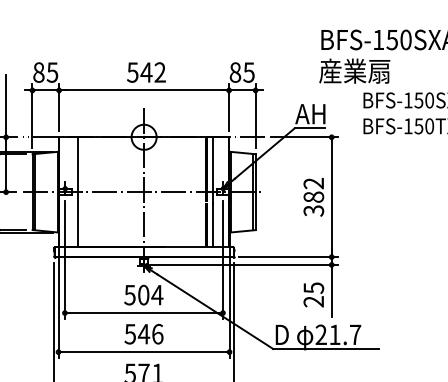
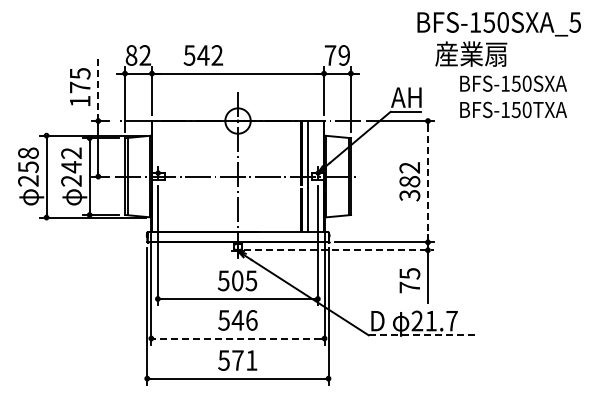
text: (354, 70) -> (471, 53), moved
text: (52, 72) -> (145, 55), 85 -> 82
text: (145, 72) -> (202, 55), moved
text: (241, 72) -> (336, 55), 85 -> 79
line: (6, 106) -> (98, 89), solid -> dashed
line: (78, 192) -> (171, 176), removed
line: (331, 197) -> (427, 181), solid -> dashed
line: (244, 265) -> (339, 250), solid -> dashed
text: (157, 294) -> (251, 280), 504 -> 505
text: (313, 301) -> (409, 287), 25 -> 75
line: (326, 349) -> (422, 335), solid -> dashed
line: (143, 352) -> (237, 338), solid -> dashed

